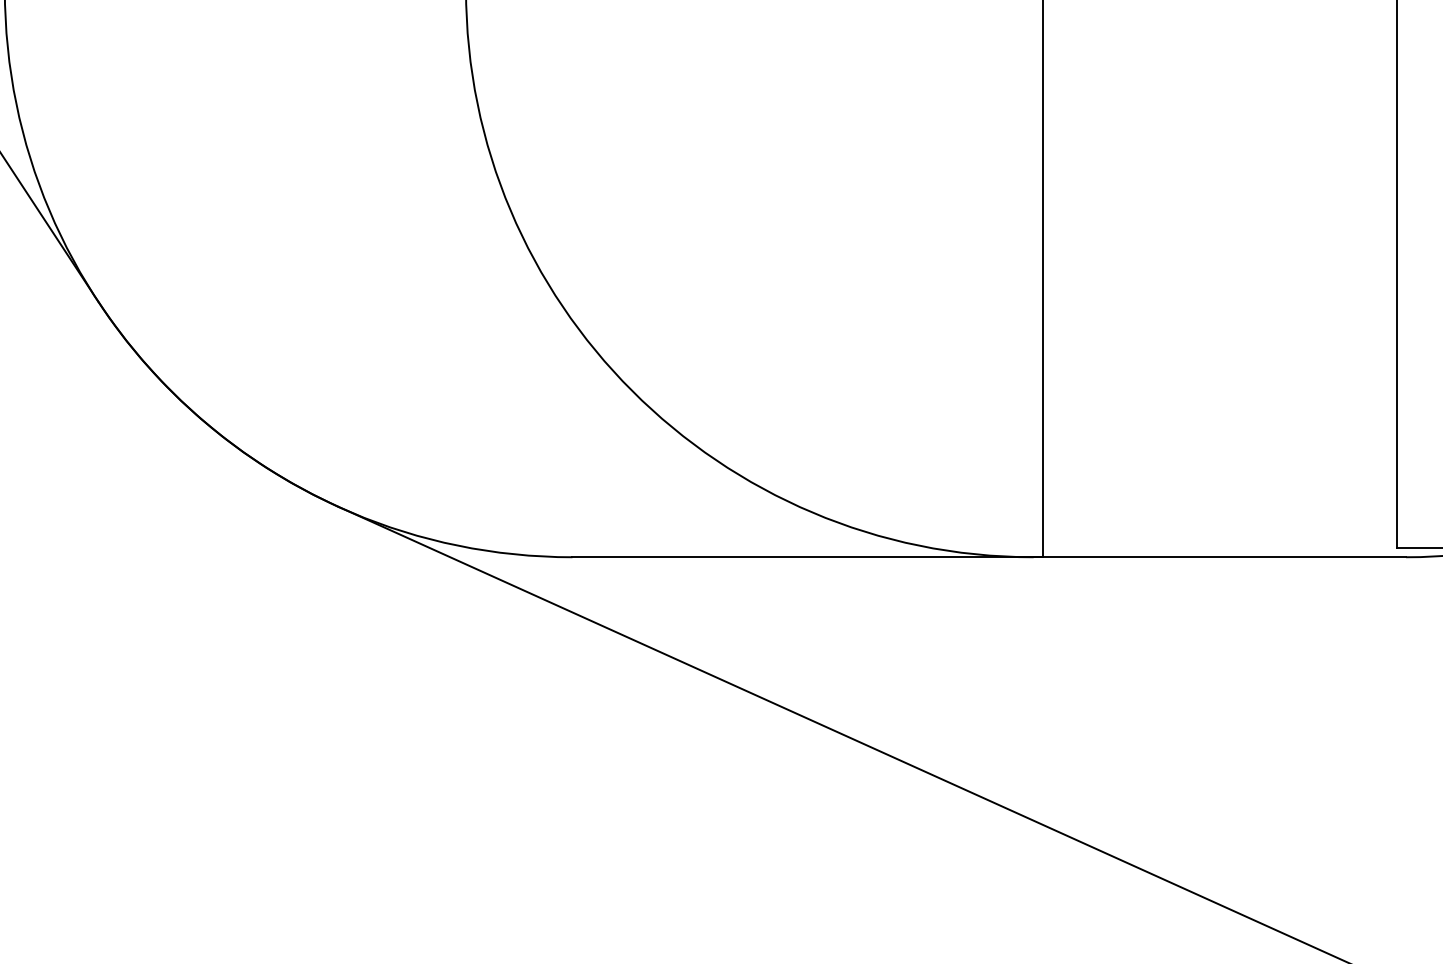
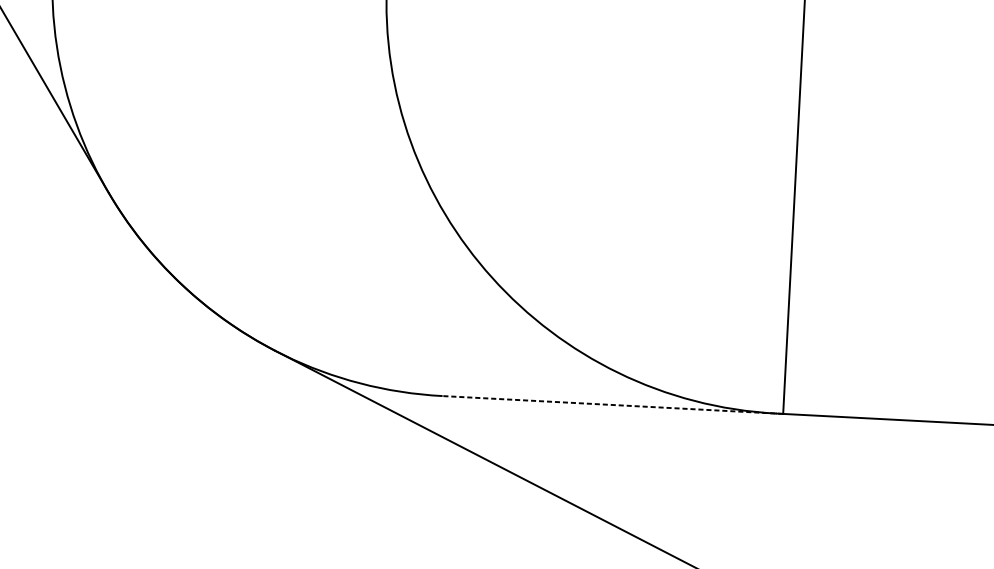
line: (806, 557) -> (612, 405), solid -> dashed

